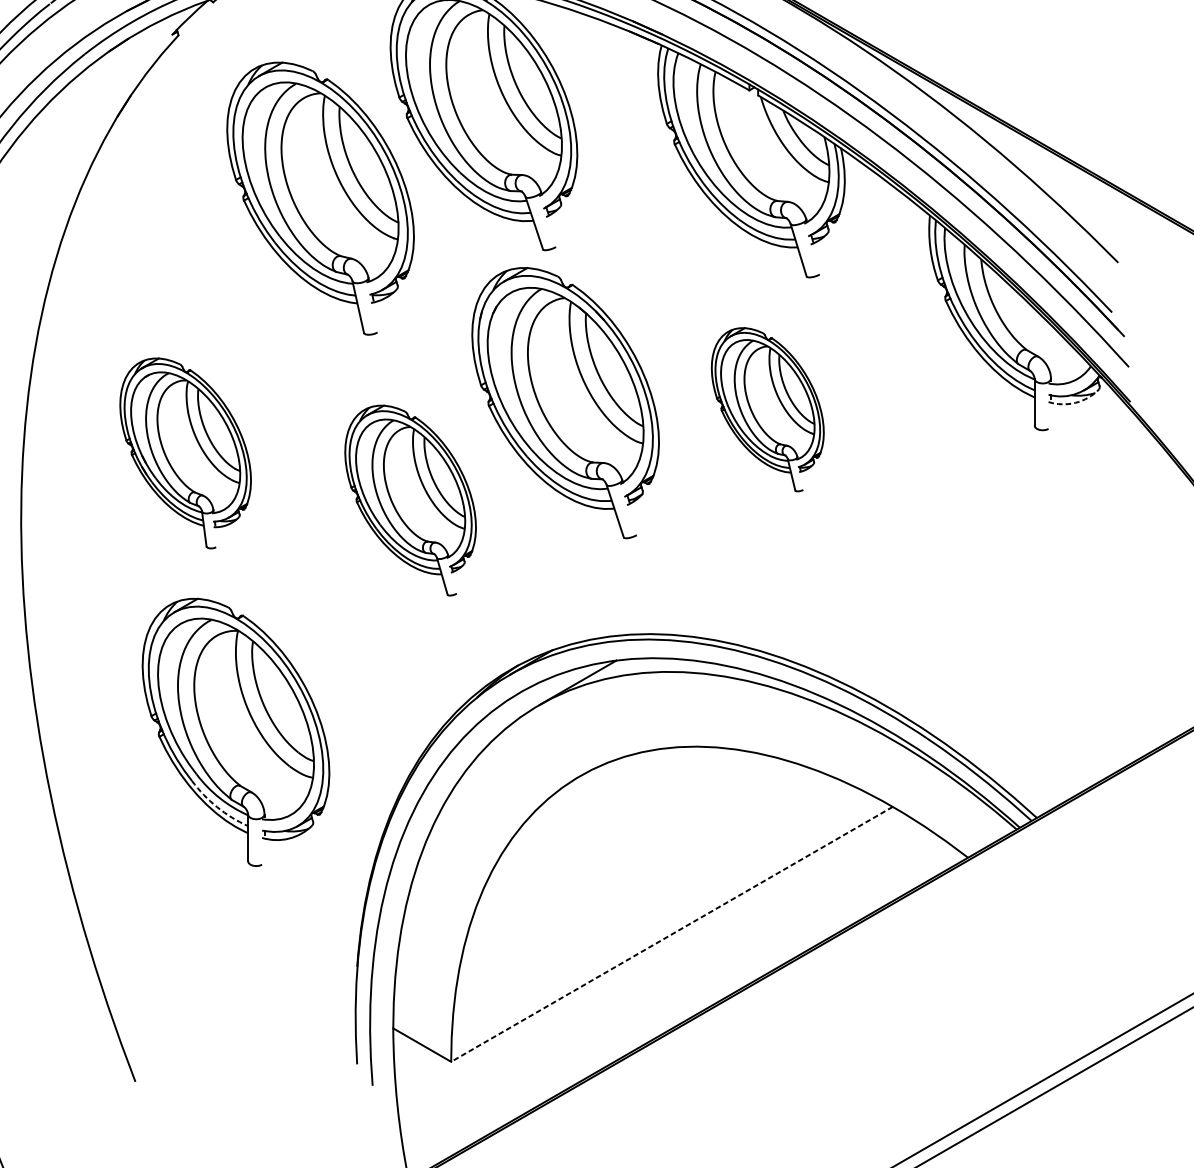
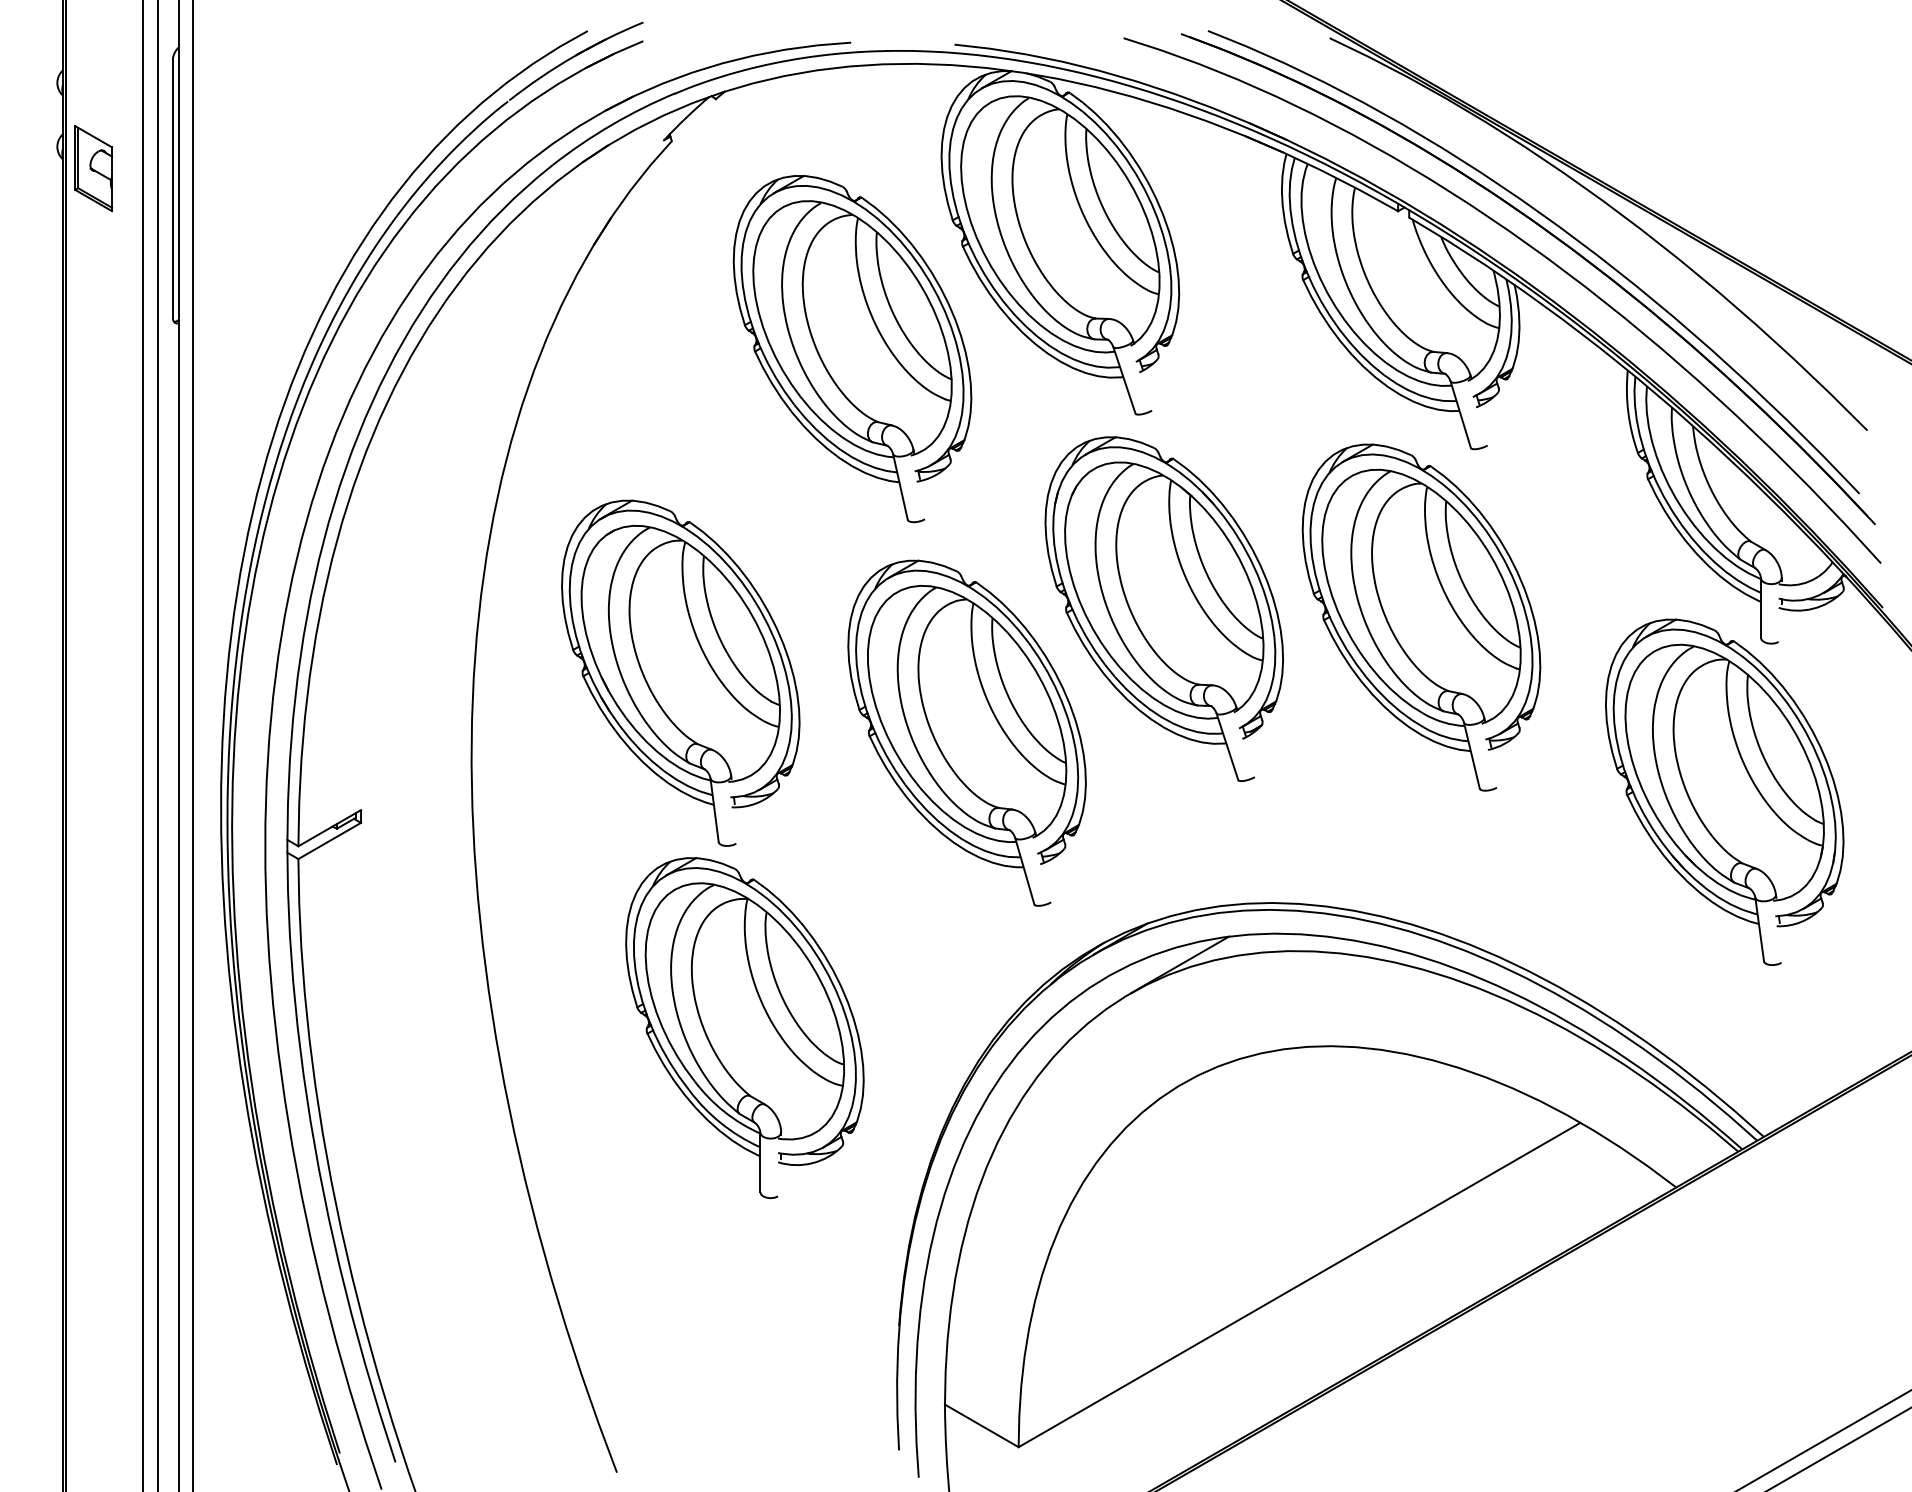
arc: (1075, 402) -> (1813, 608), dashed -> solid
part: (767, 409) -> (1421, 617), size x1.67
part: (185, 452) -> (680, 672), size x1.43
part: (410, 500) -> (966, 732), size x1.43
part: (1005, 546) -> (1724, 791), added
arc: (216, 807) -> (720, 1123), dashed -> solid
line: (671, 934) -> (1299, 1285), dashed -> solid

